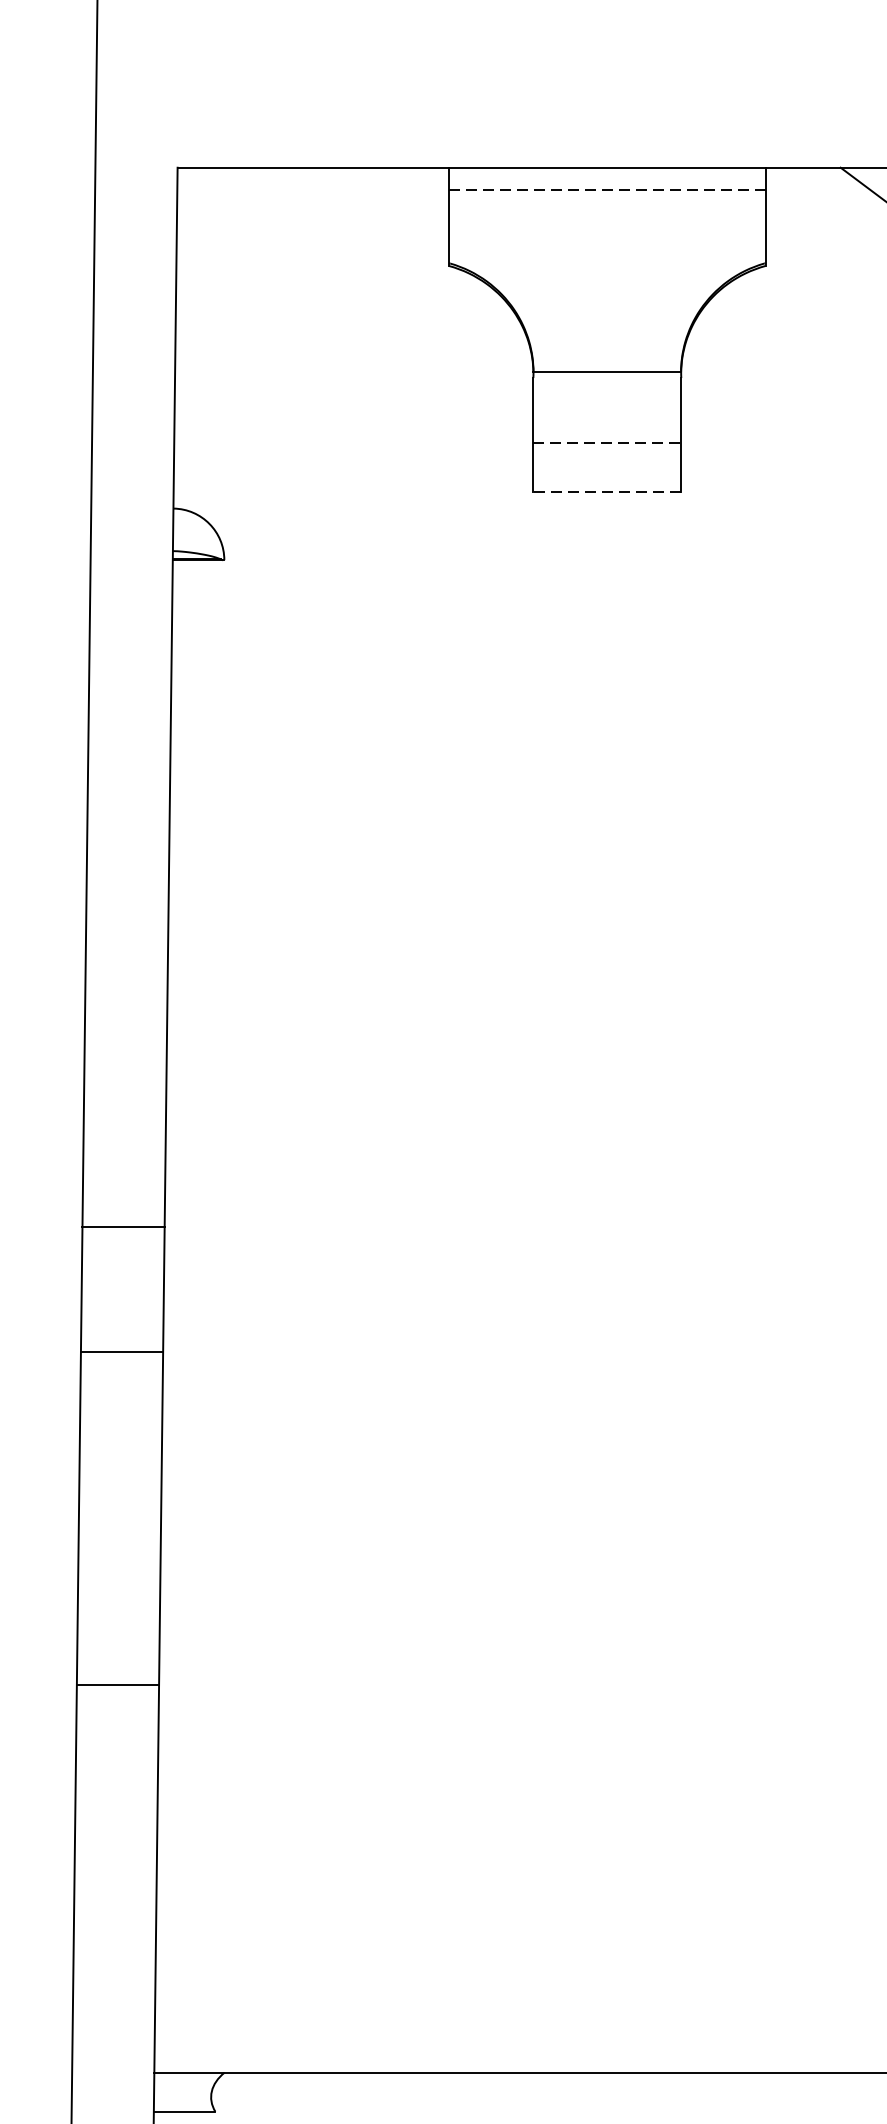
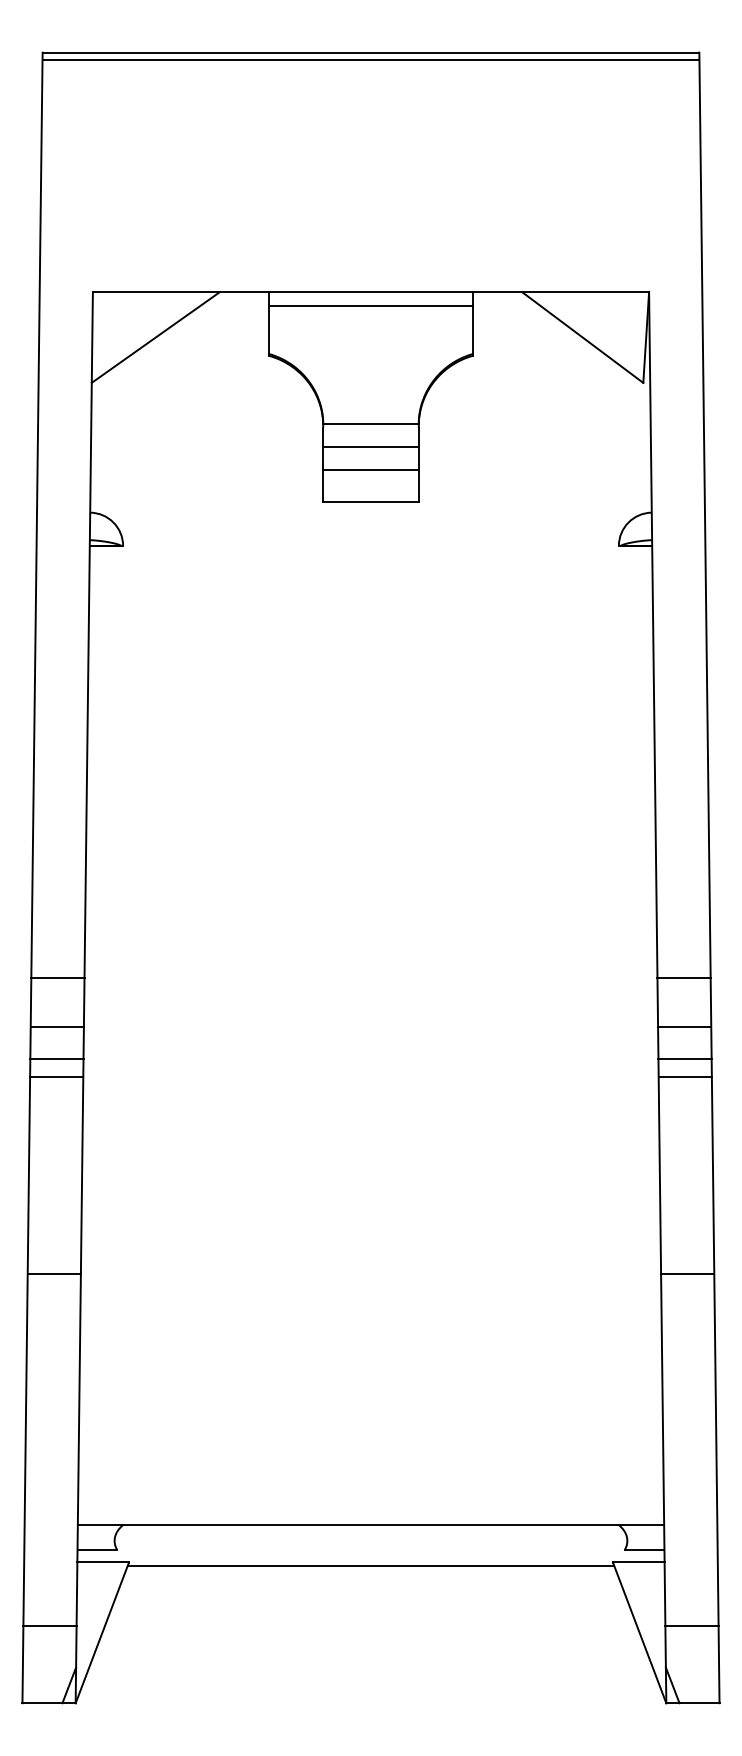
line: (608, 190) -> (371, 306), dashed -> solid
line: (274, 237) -> (155, 337), added
line: (606, 406) -> (370, 446), added
line: (608, 443) -> (371, 470), dashed -> solid
line: (608, 492) -> (371, 502), dashed -> solid
line: (121, 1302) -> (56, 1026), added
line: (121, 1379) -> (56, 1076), added

